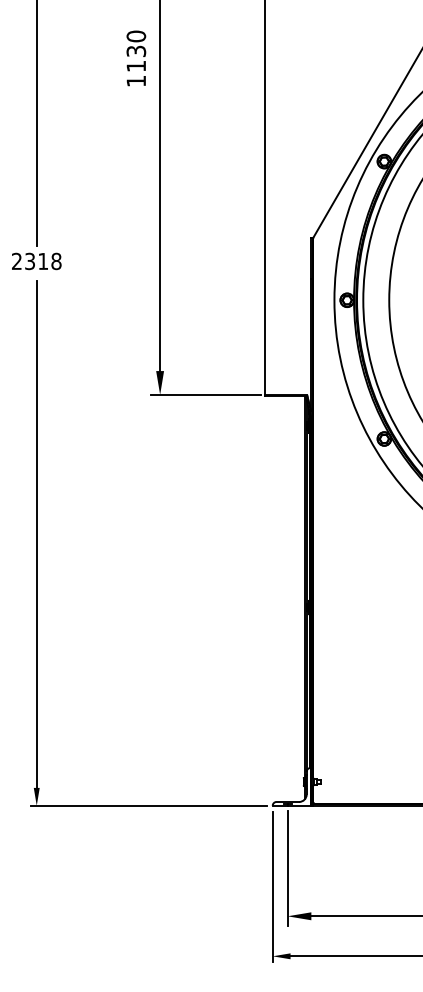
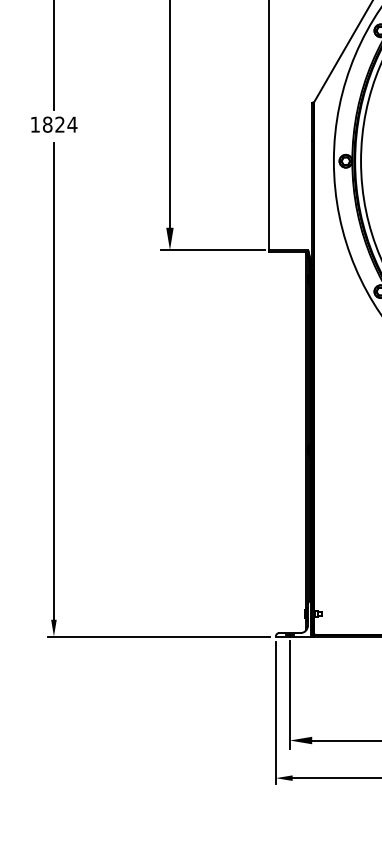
text: (36, 261) -> (53, 124), 2318 -> 1824

